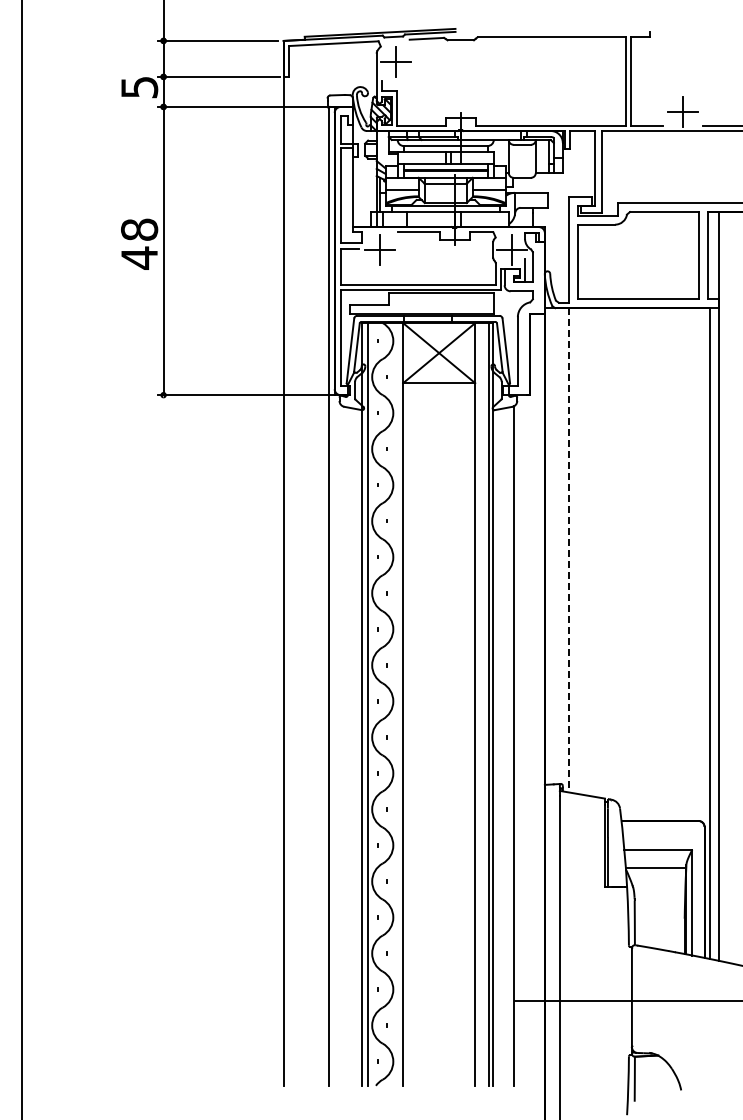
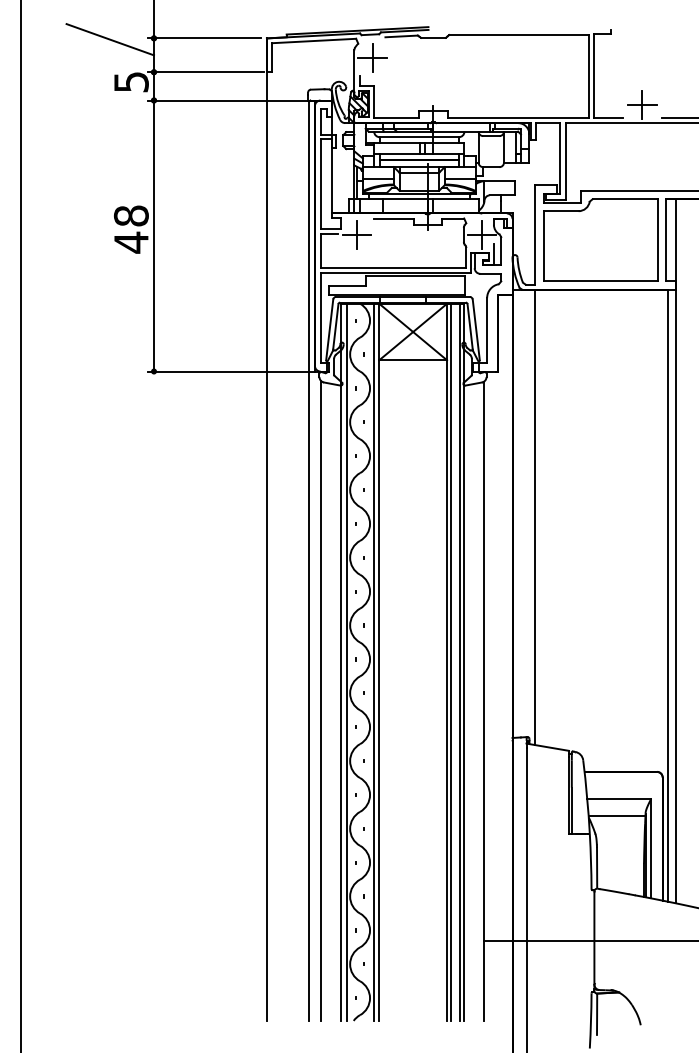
line: (116, 41) -> (109, 38), added
line: (568, 550) -> (534, 517), dashed -> solid
line: (397, 704) -> (373, 662), added
line: (479, 704) -> (451, 662), added
line: (341, 745) -> (321, 700), added

